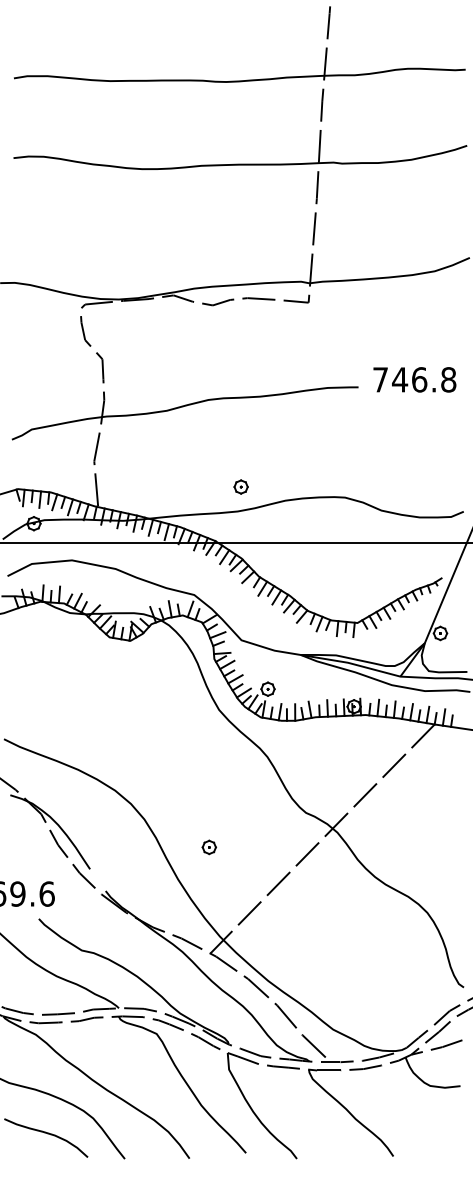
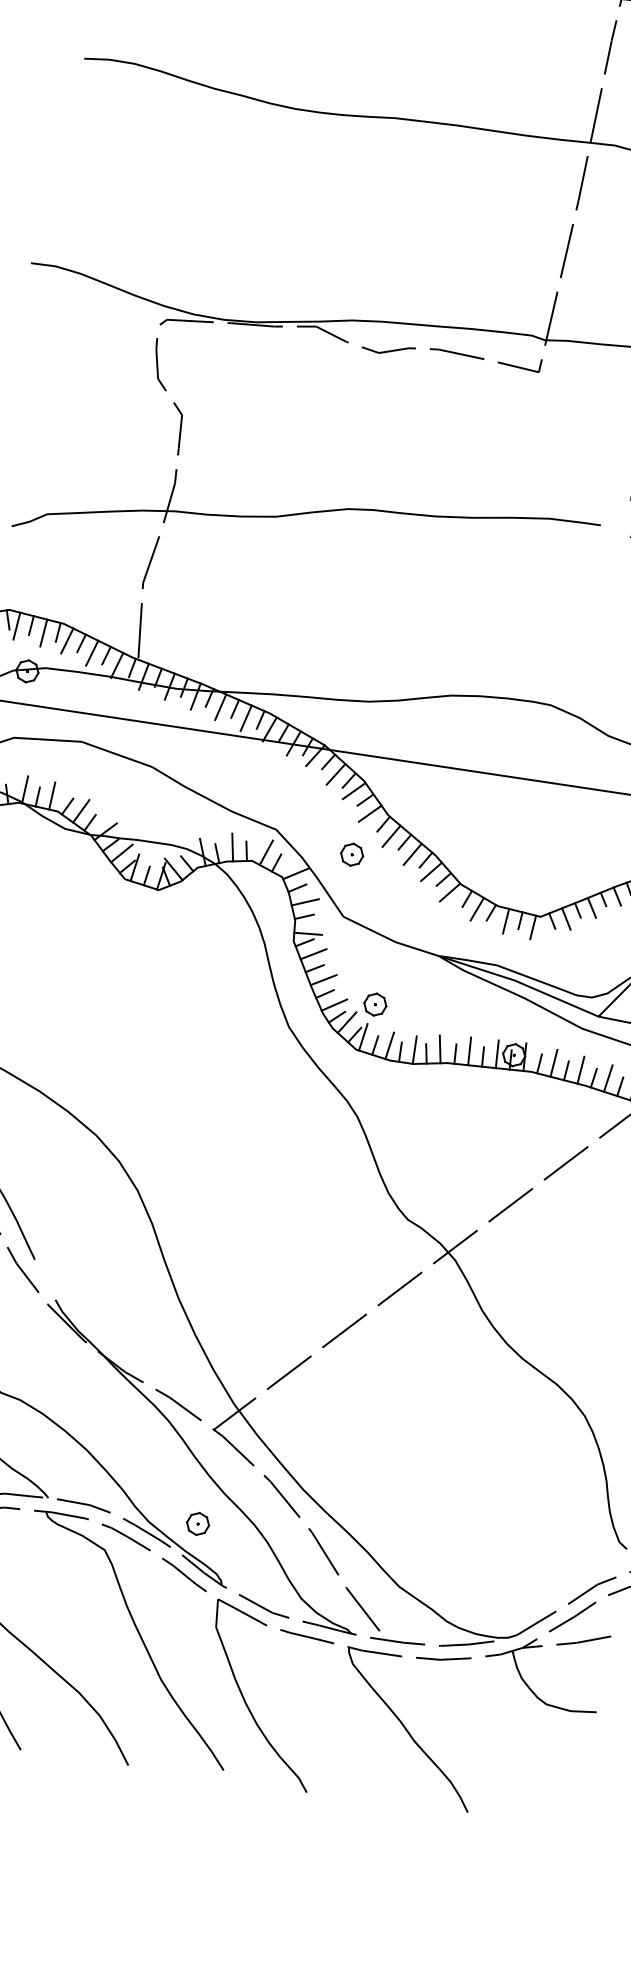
part: (240, 486) -> (351, 853), moved
part: (208, 847) -> (196, 1523), moved

